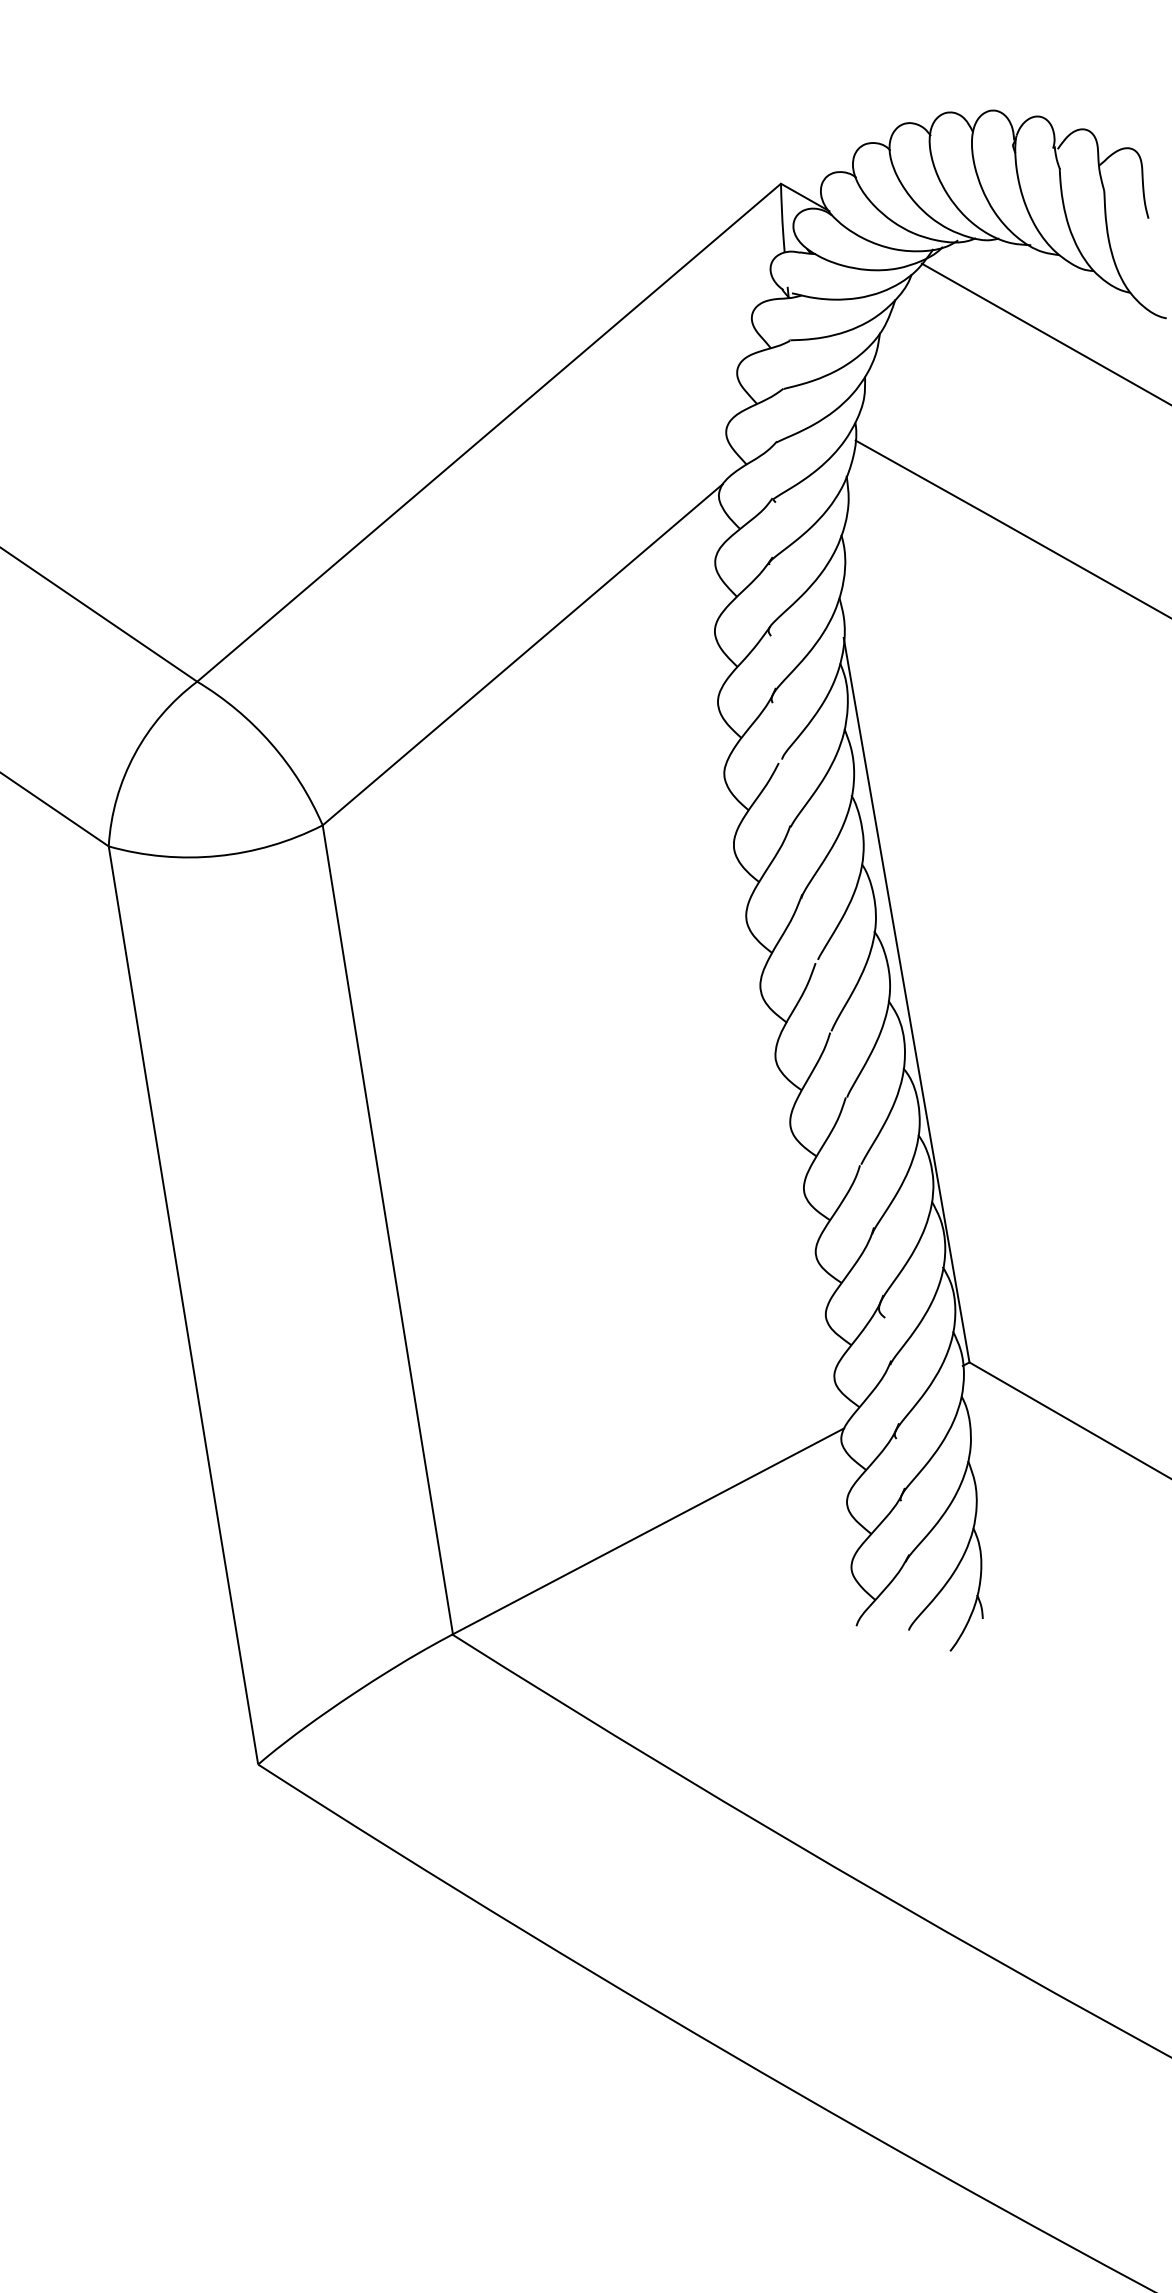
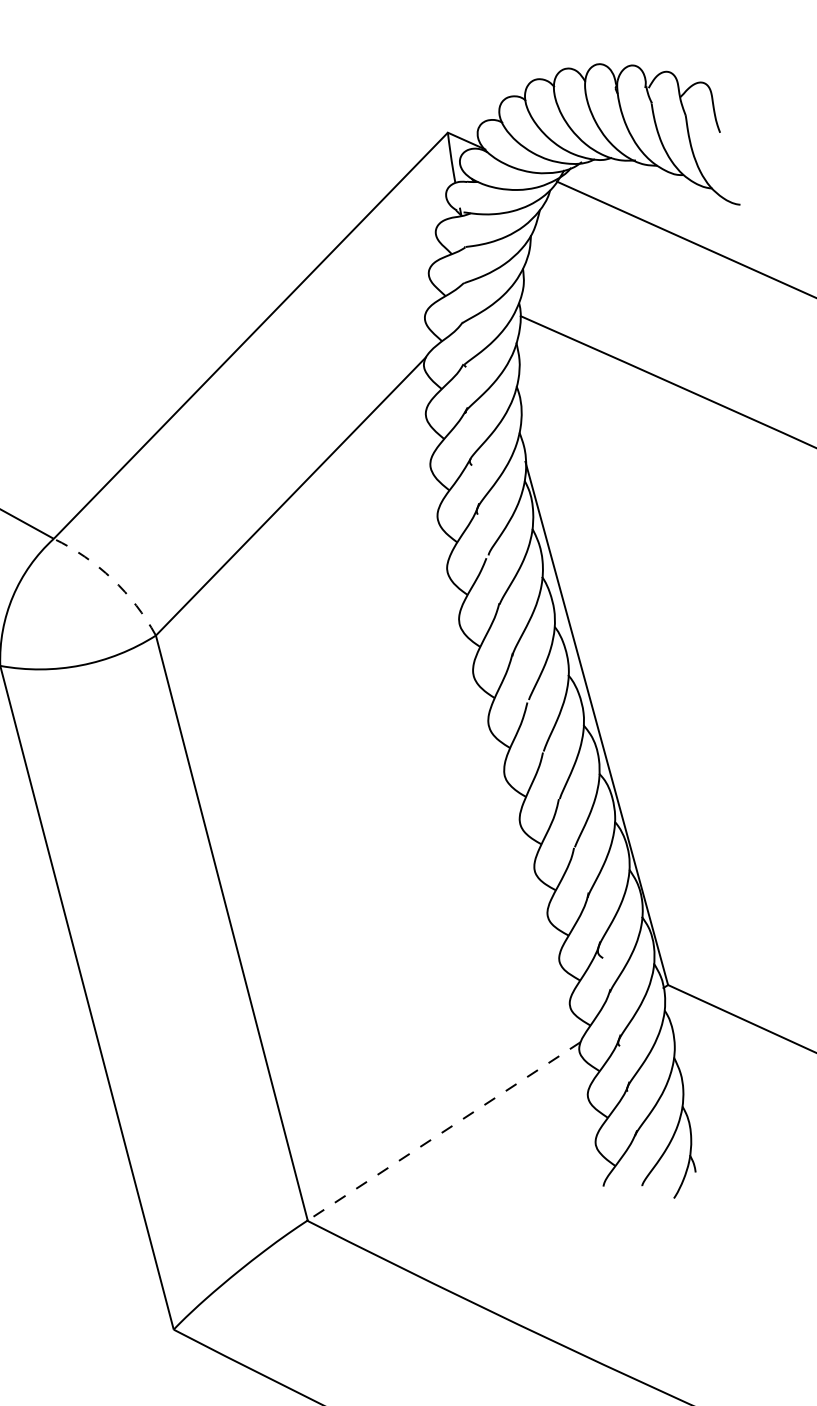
arc: (271, 743) -> (112, 579), solid -> dashed
line: (648, 1531) -> (444, 1131), solid -> dashed

